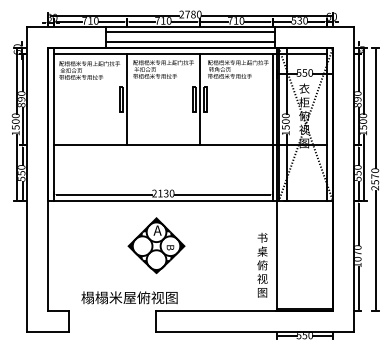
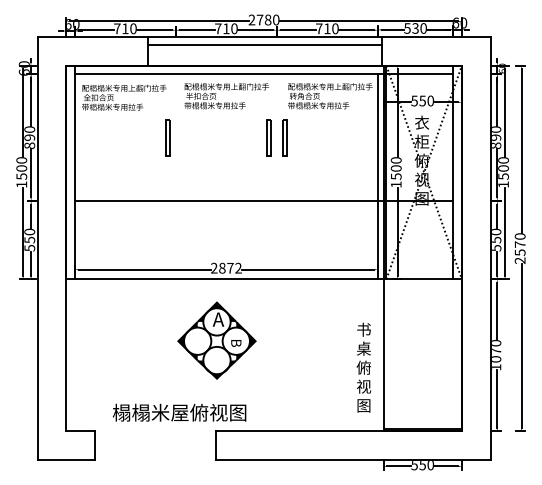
line: (190, 42) -> (264, 58), removed
line: (126, 99) -> (175, 137), removed
line: (199, 99) -> (276, 137), removed
text: (166, 193) -> (230, 267), 2130 -> 2872

